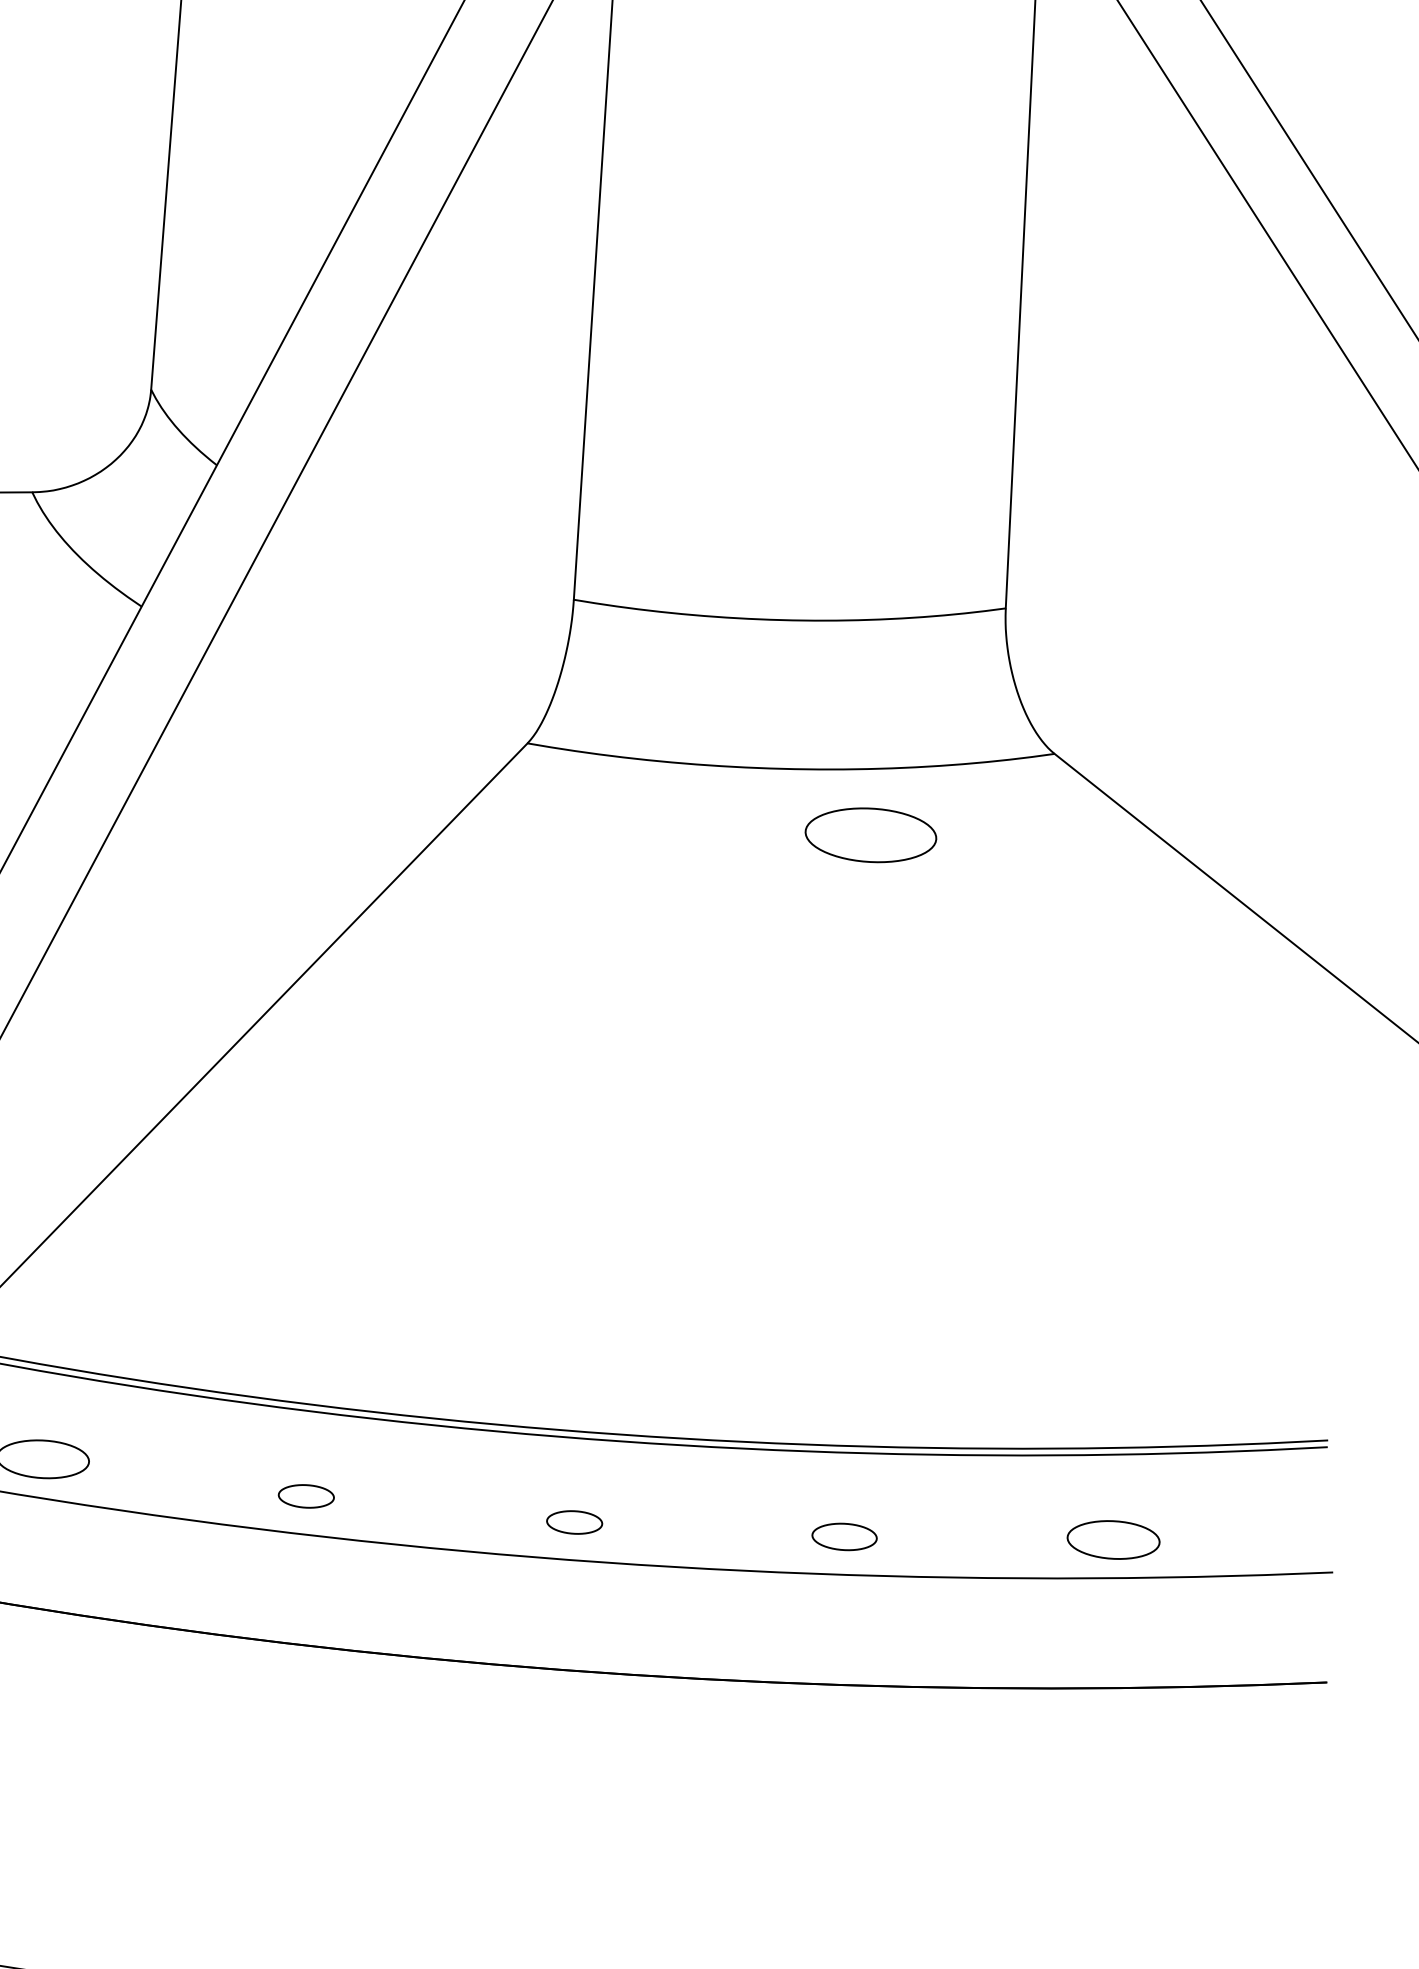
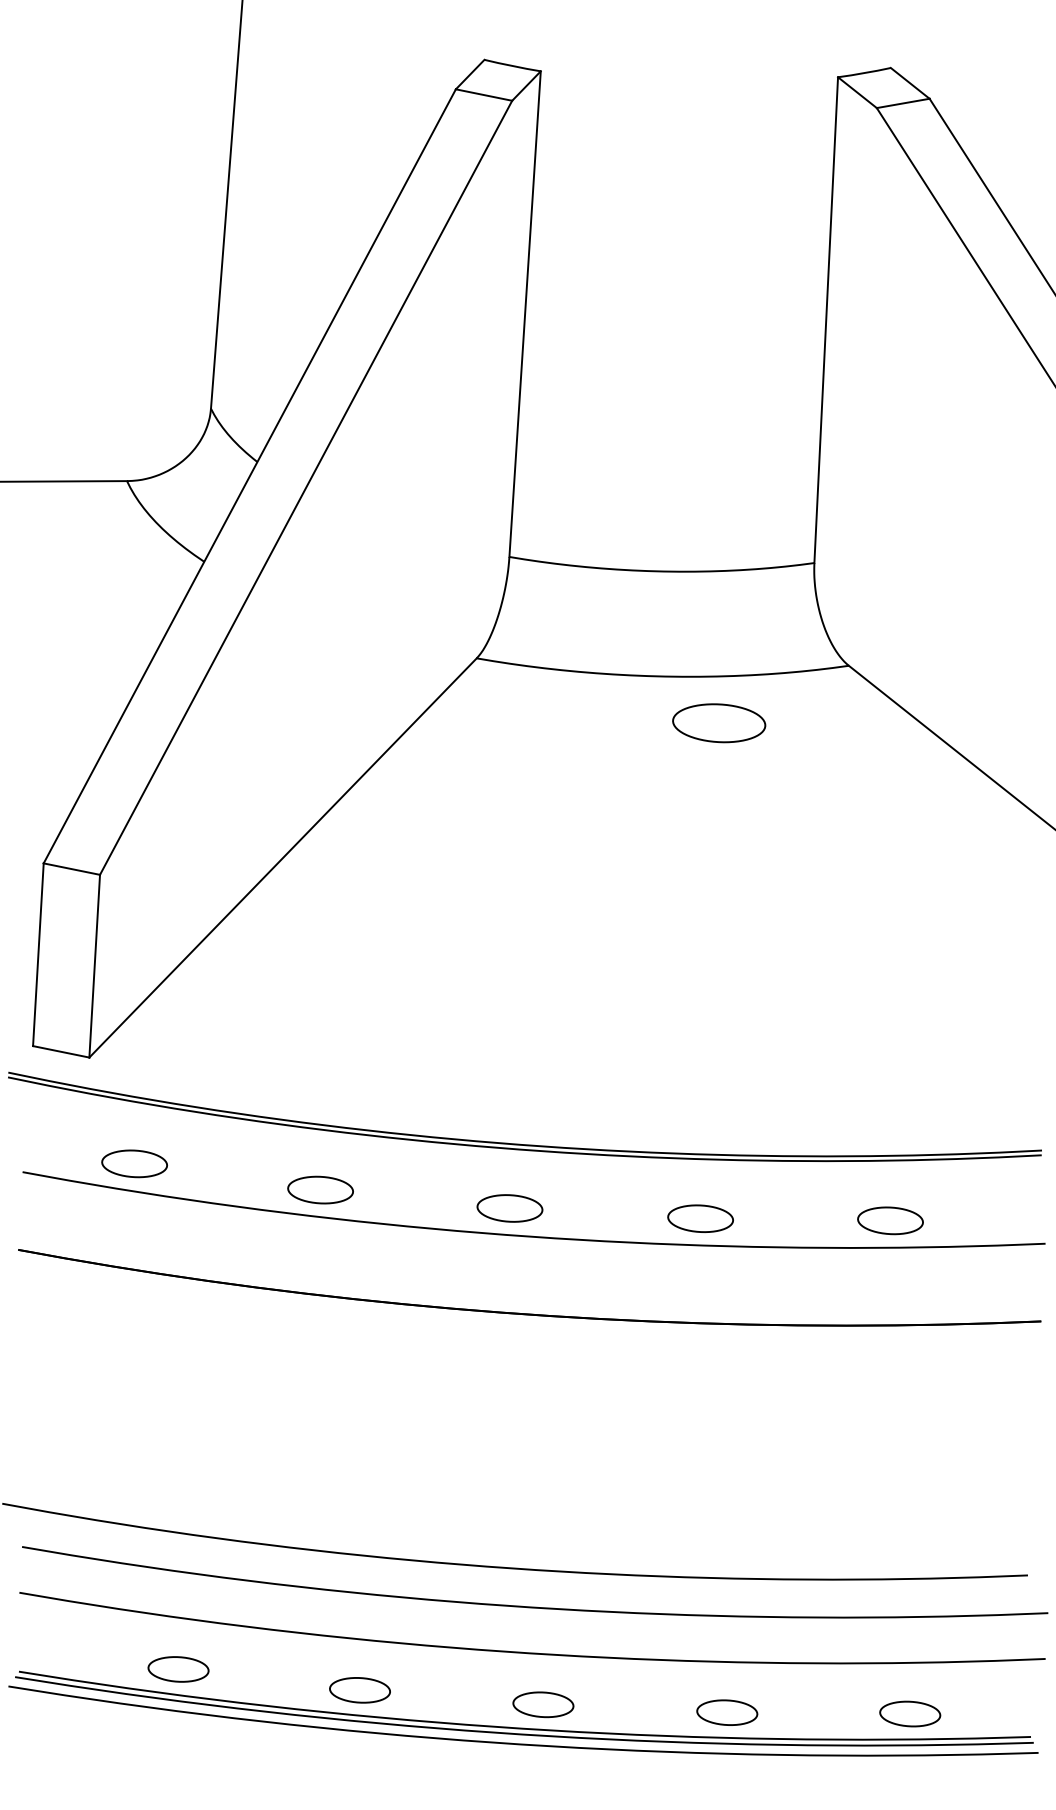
part: (306, 1495) -> (320, 1189), size x1.67
part: (573, 1522) -> (509, 1208), size x1.67
part: (844, 1536) -> (700, 1218), size x1.43

